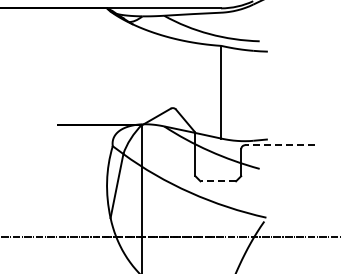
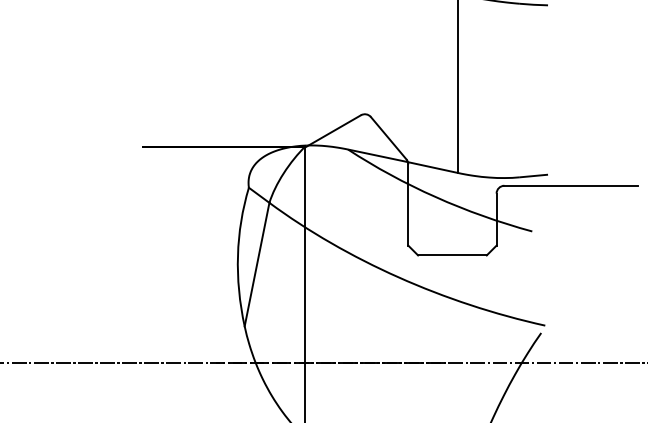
line: (279, 145) -> (570, 186), dashed -> solid
line: (218, 181) -> (452, 255), dashed -> solid

